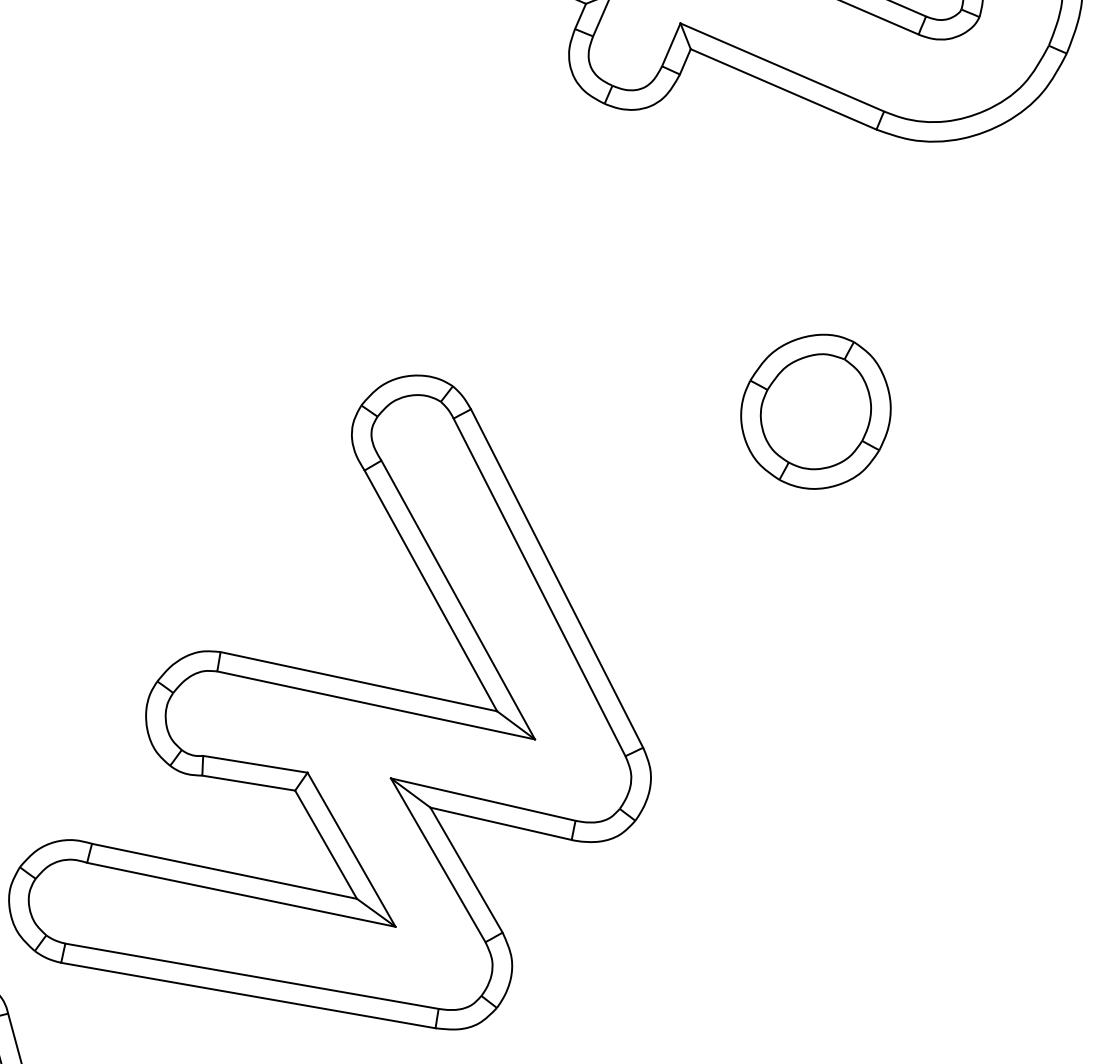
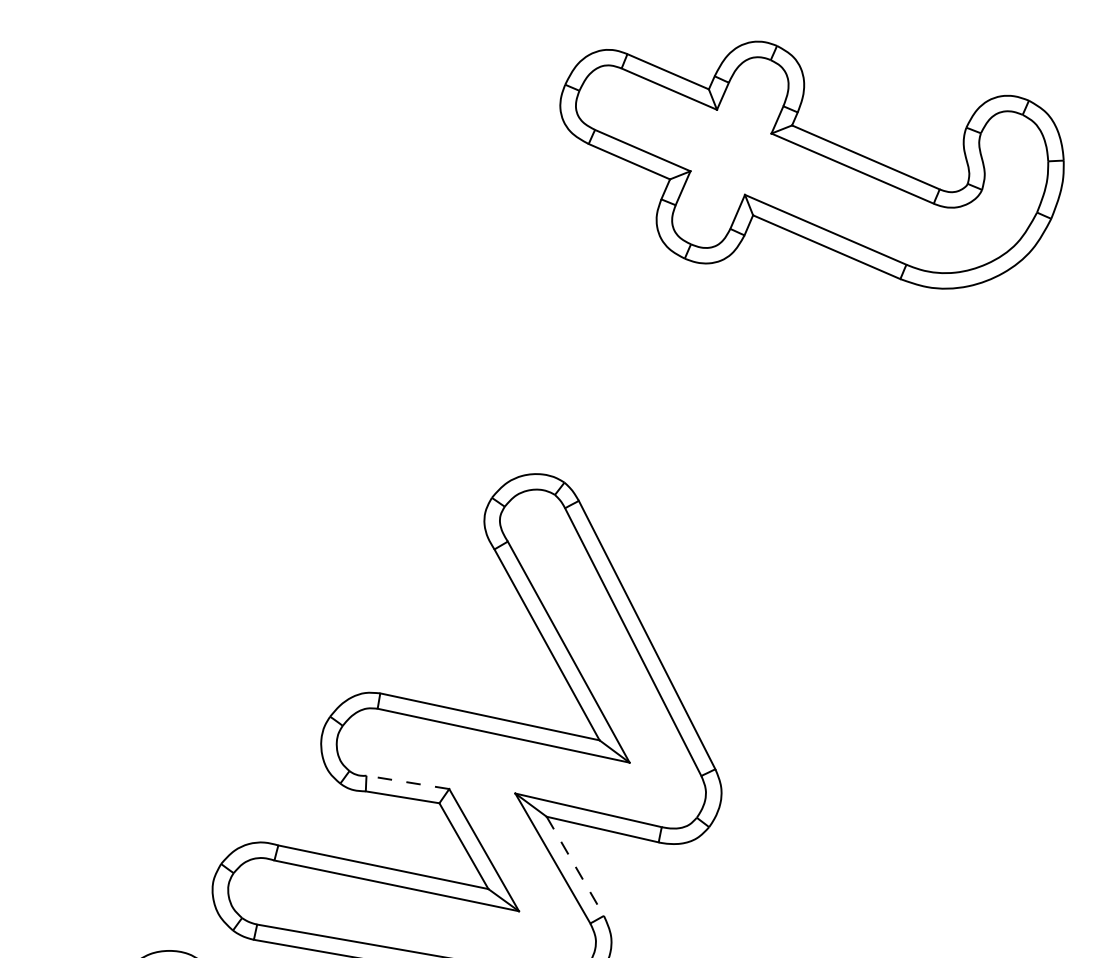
part: (816, 411) -> (852, 502), removed
line: (254, 764) -> (407, 782), solid -> dashed
line: (466, 870) -> (575, 866), solid -> dashed

